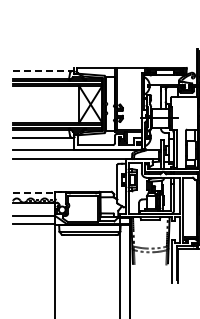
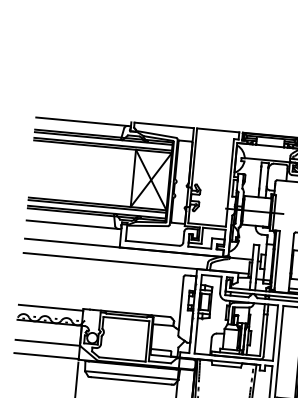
line: (42, 71) -> (81, 122), dashed -> solid
line: (33, 192) -> (50, 307), dashed -> solid

